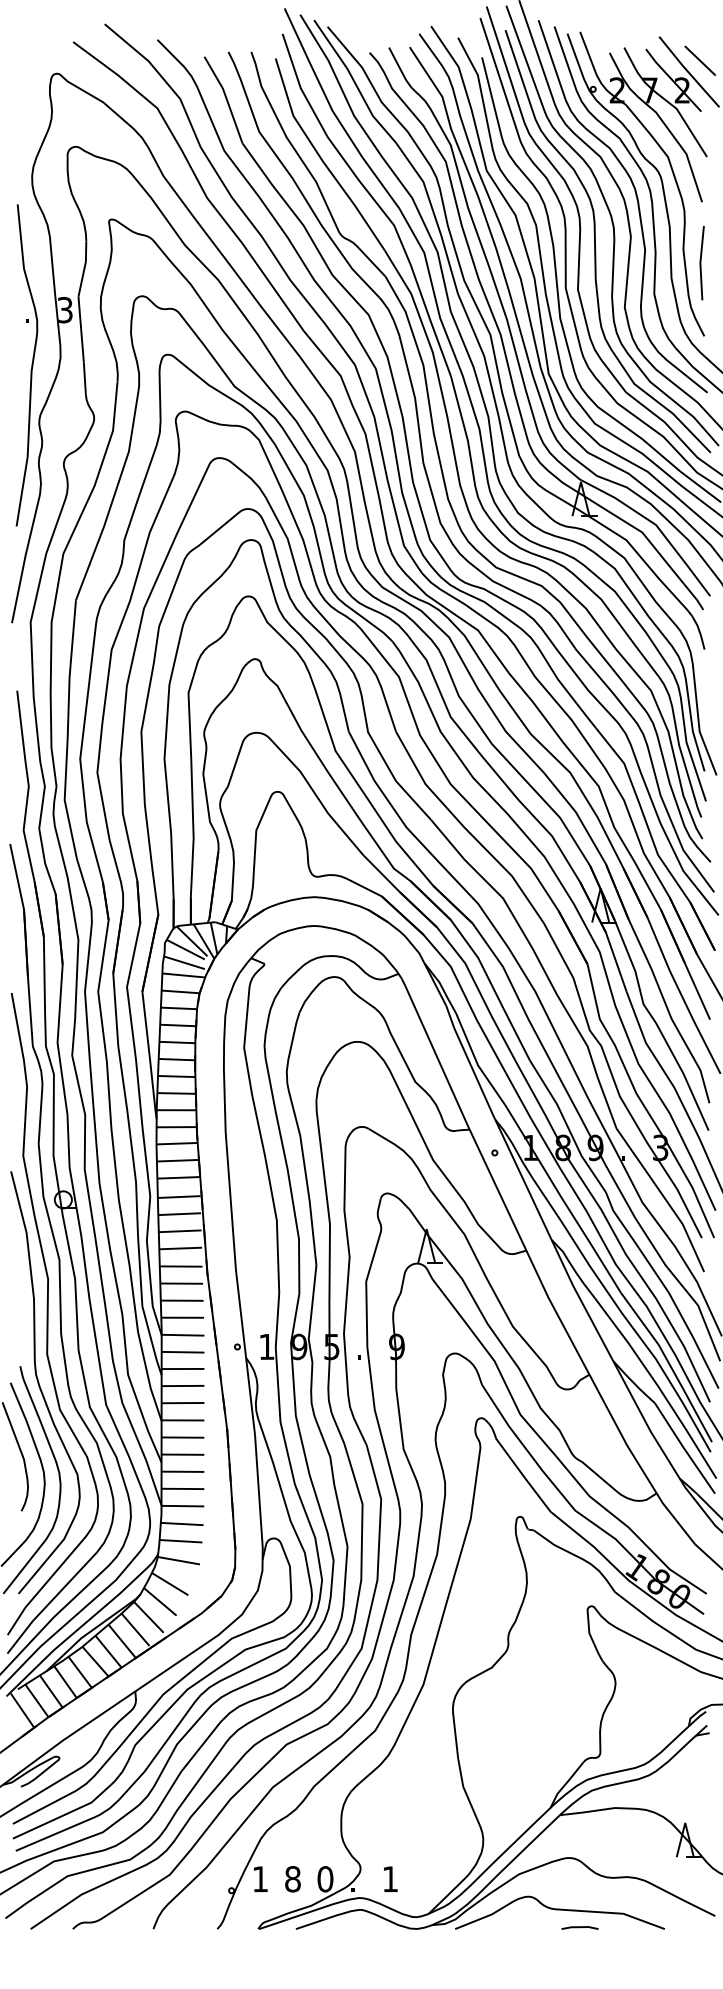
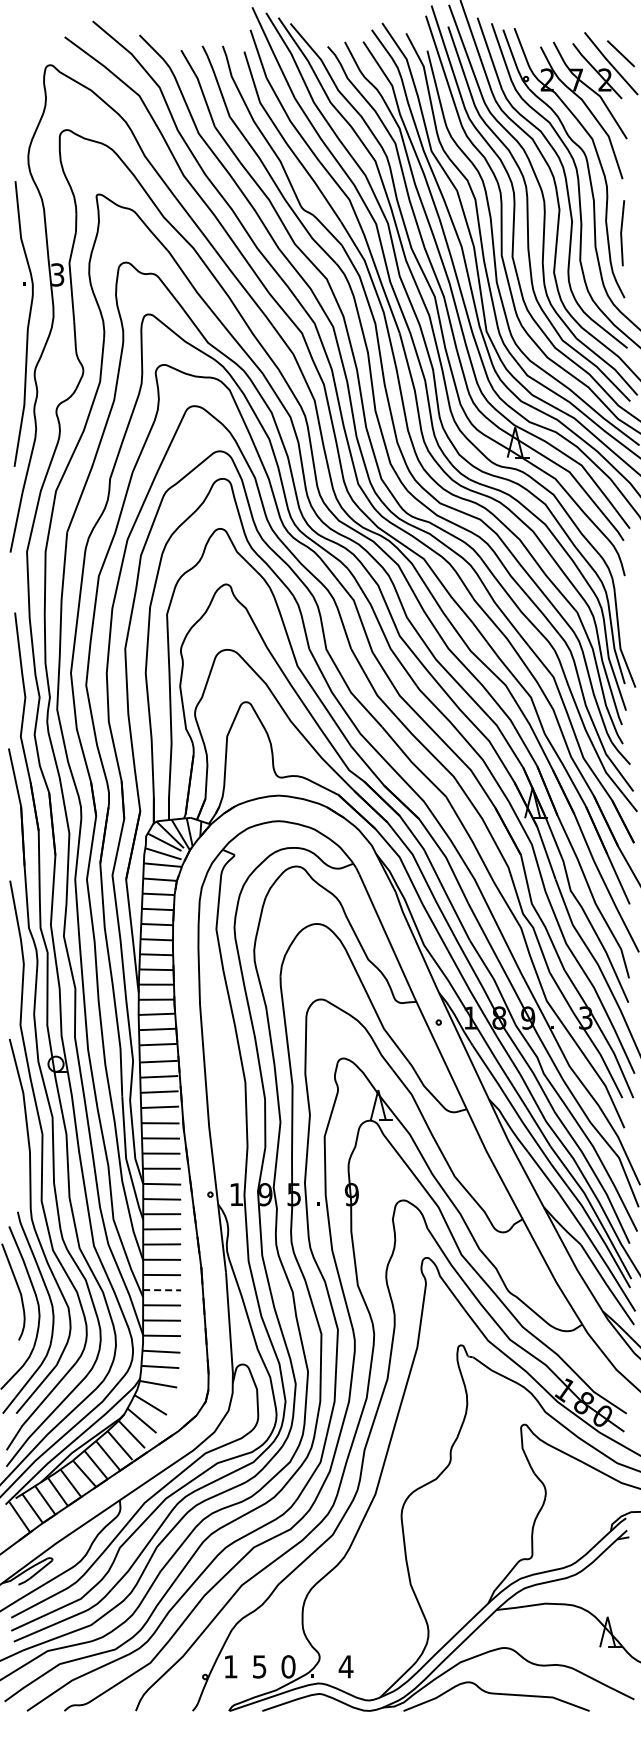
line: (183, 1455) -> (162, 1290), solid -> dashed
text: (292, 1878) -> (259, 1666), 8 -> 5
text: (389, 1878) -> (345, 1666), 1 -> 4
line: (580, 1927) -> (514, 1709), removed

